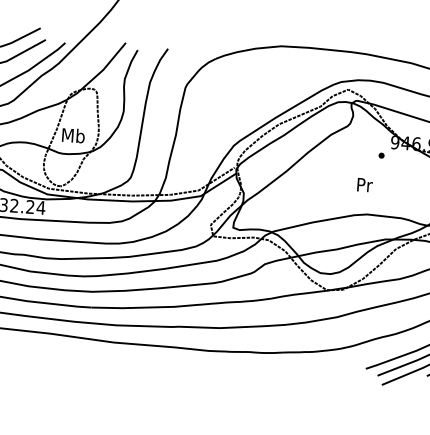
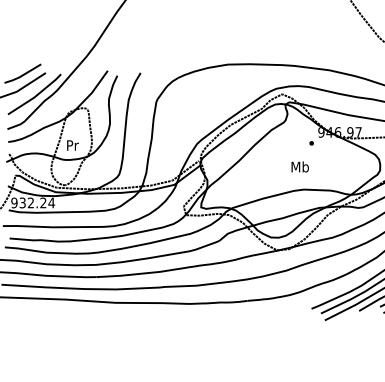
text: (73, 134) -> (72, 144), Mb -> Pr
text: (363, 184) -> (299, 166), Pr -> Mb

